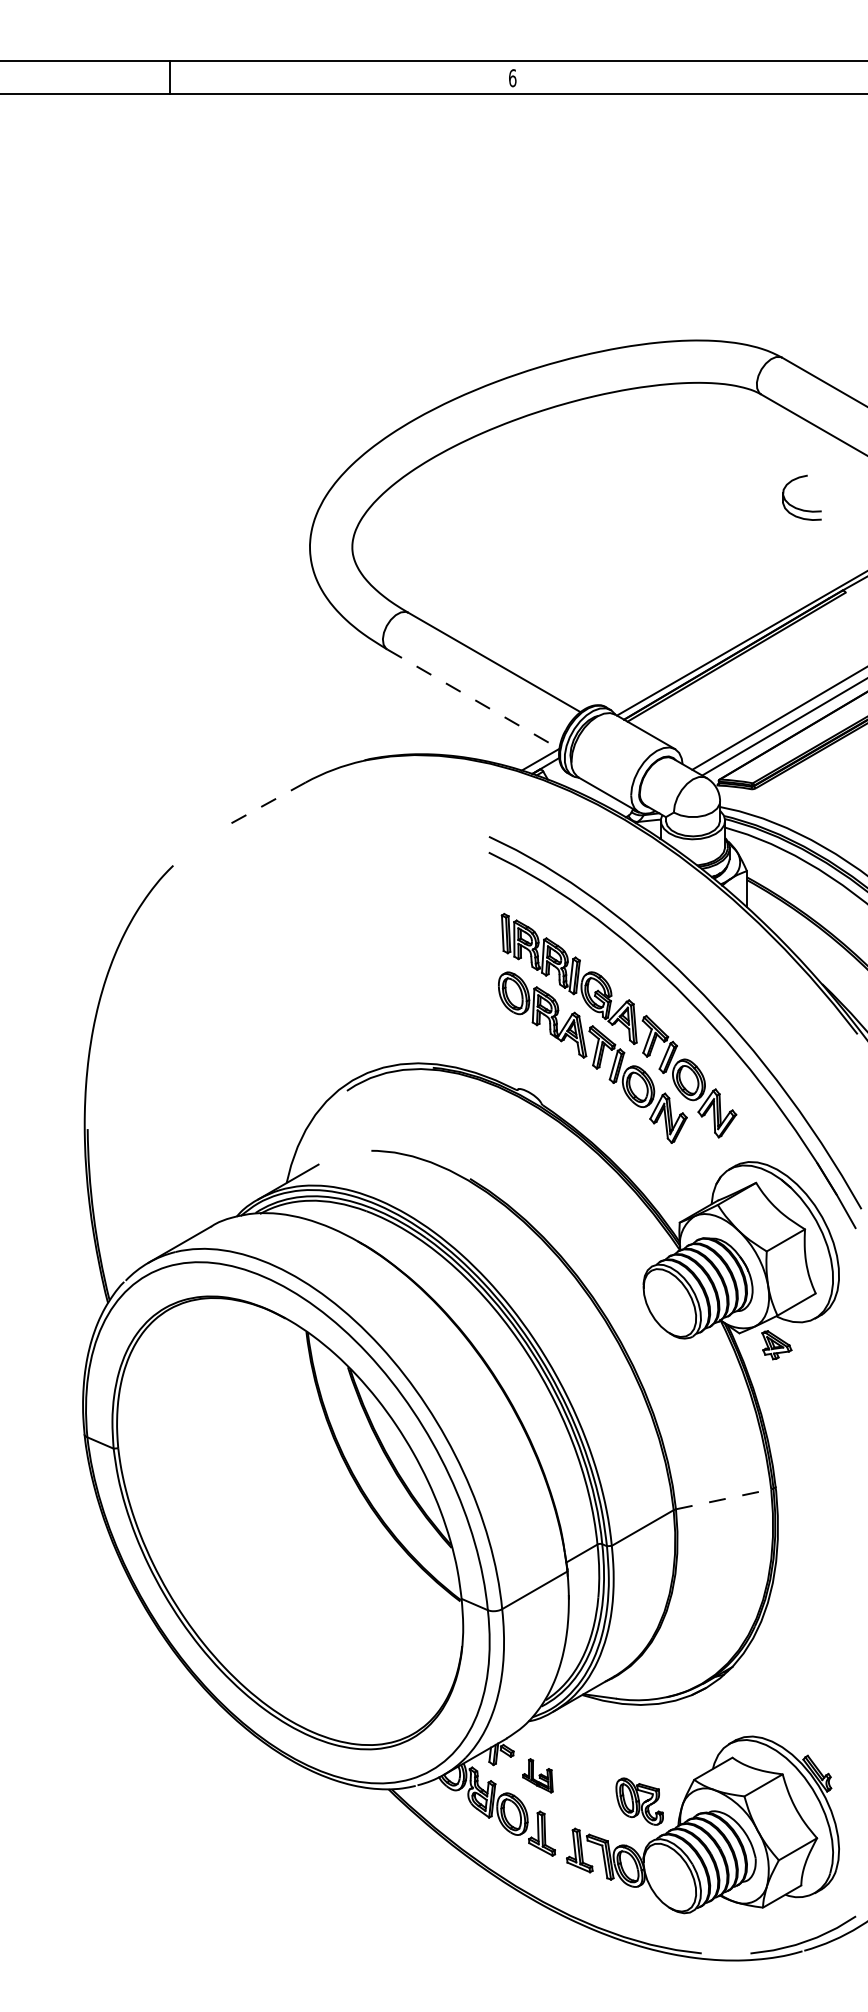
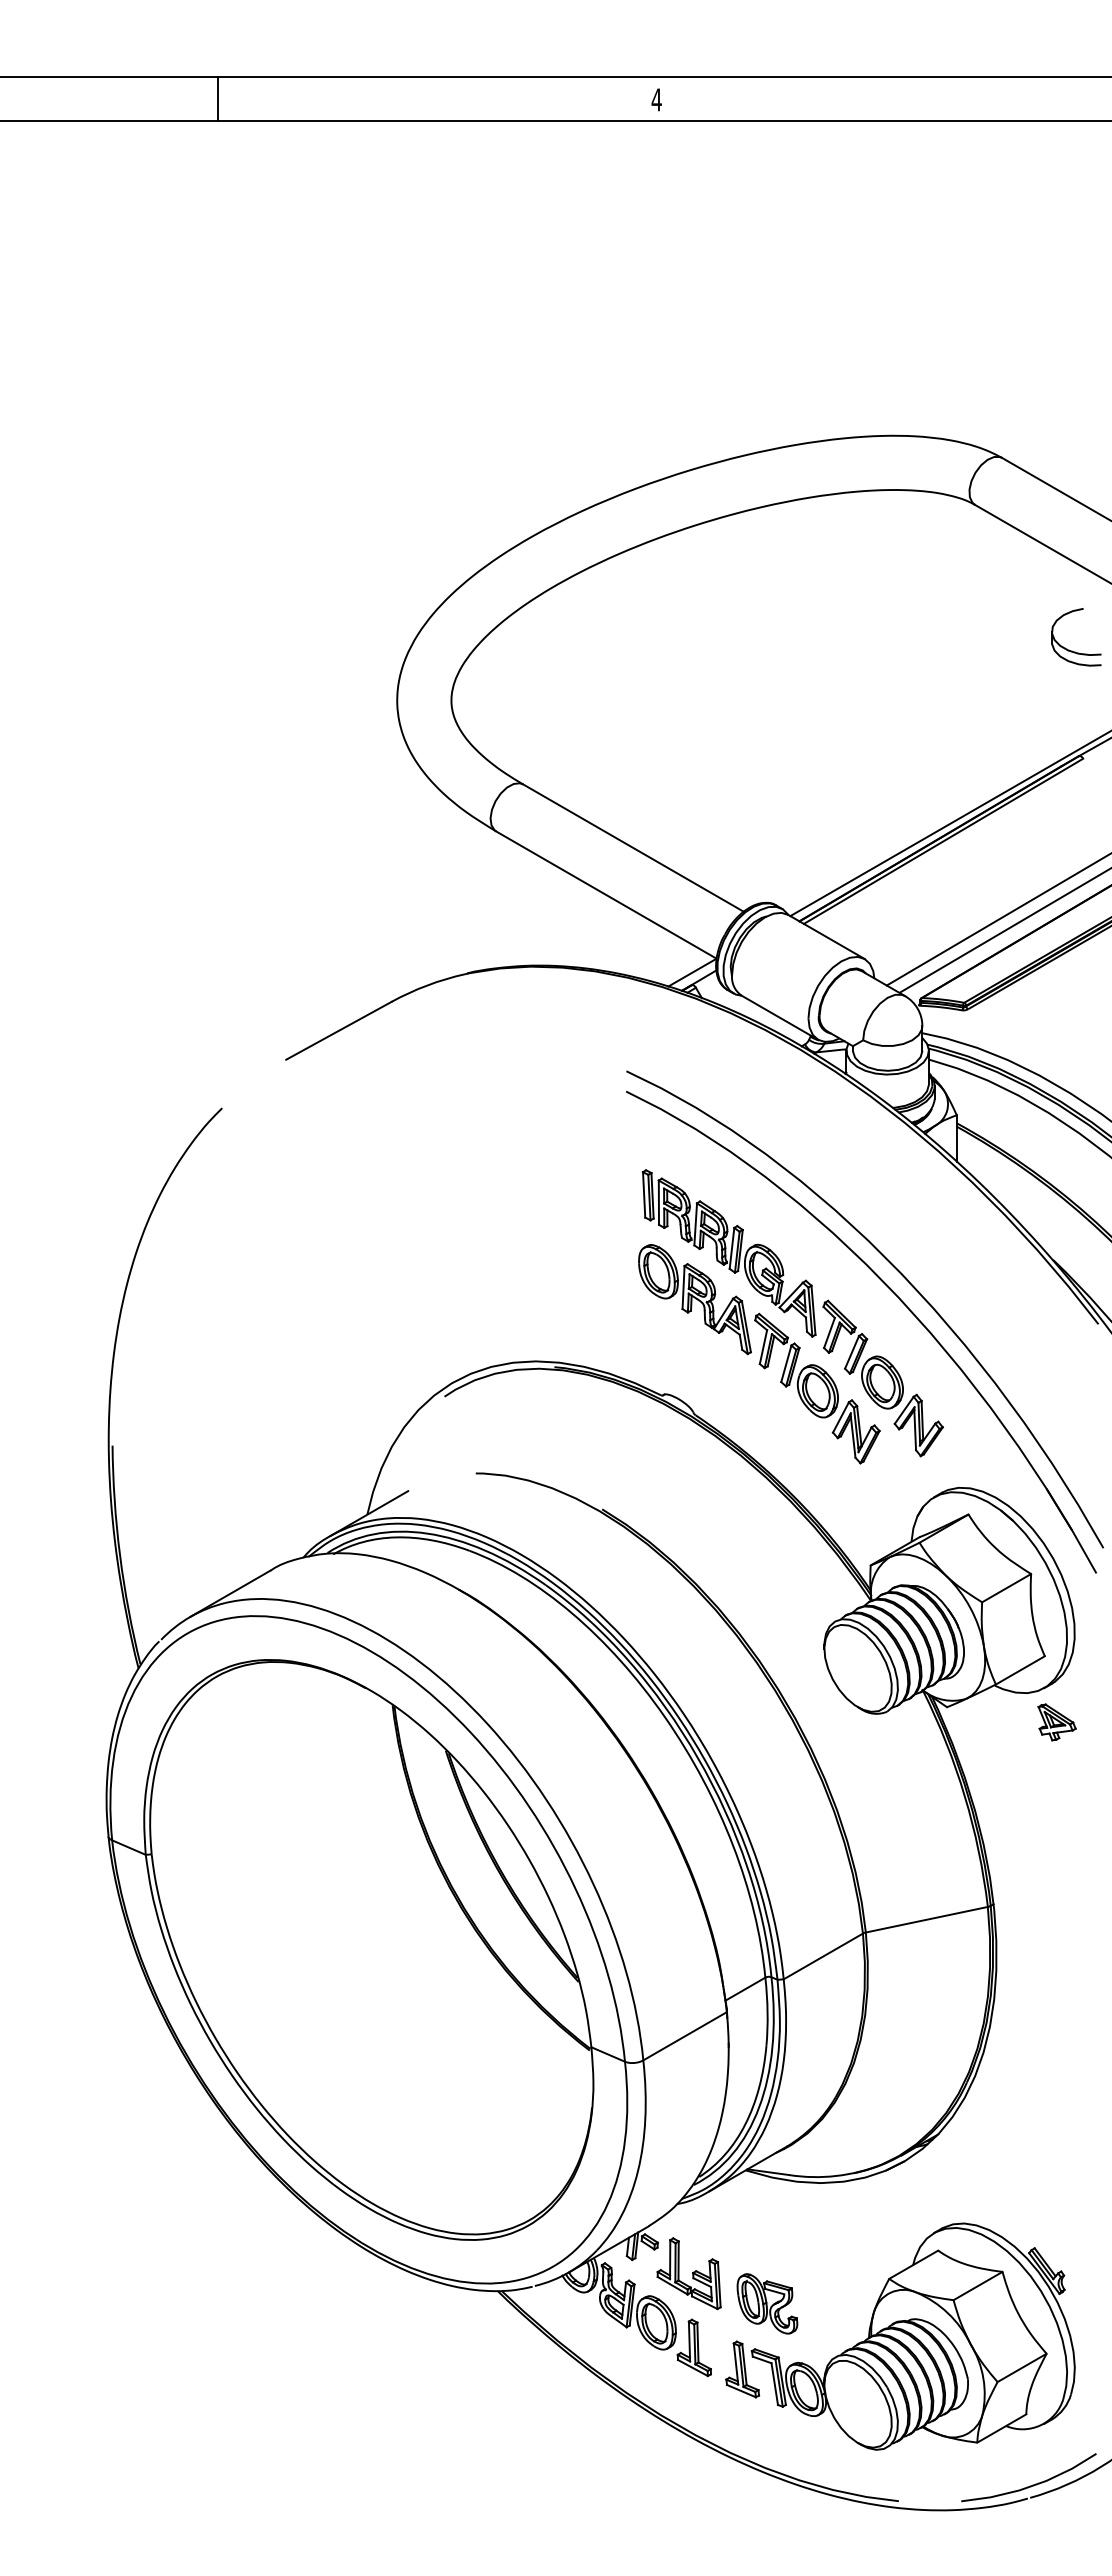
text: (512, 77) -> (656, 99), 6 -> 4
part: (799, 508) -> (1072, 650), moved
line: (473, 699) -> (606, 895), dashed -> solid
line: (264, 805) -> (338, 1031), dashed -> solid
part: (776, 1345) -> (1056, 1722), moved
line: (724, 1499) -> (927, 1919), dashed -> solid
part: (537, 1775) -> (688, 2273), size x1.67
part: (639, 1801) -> (767, 2303), moved

